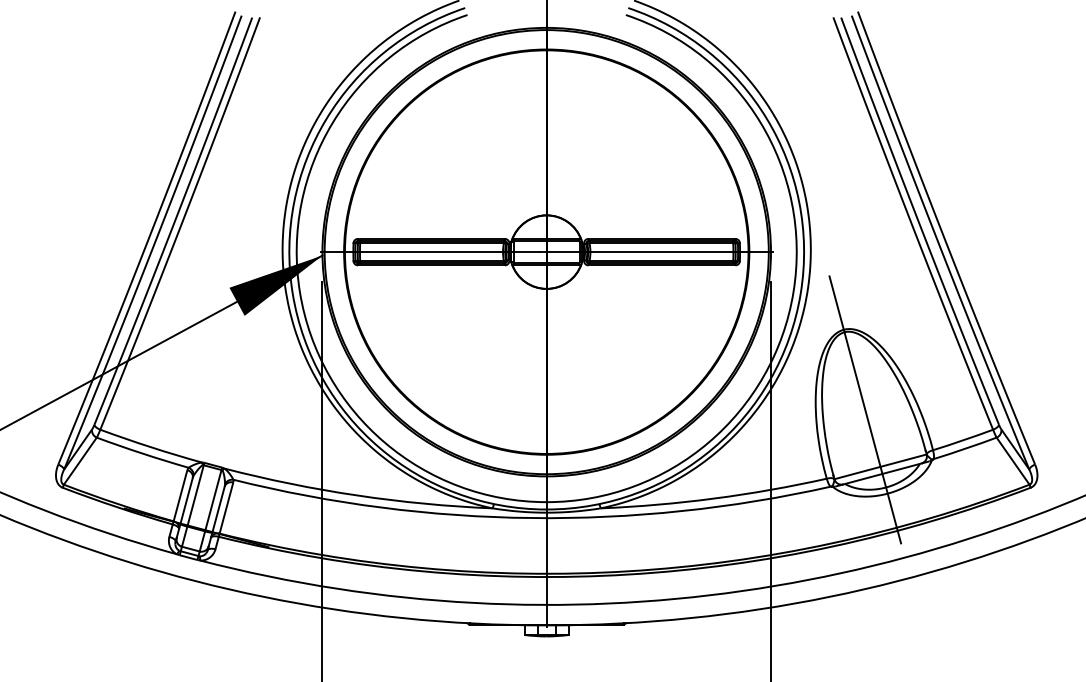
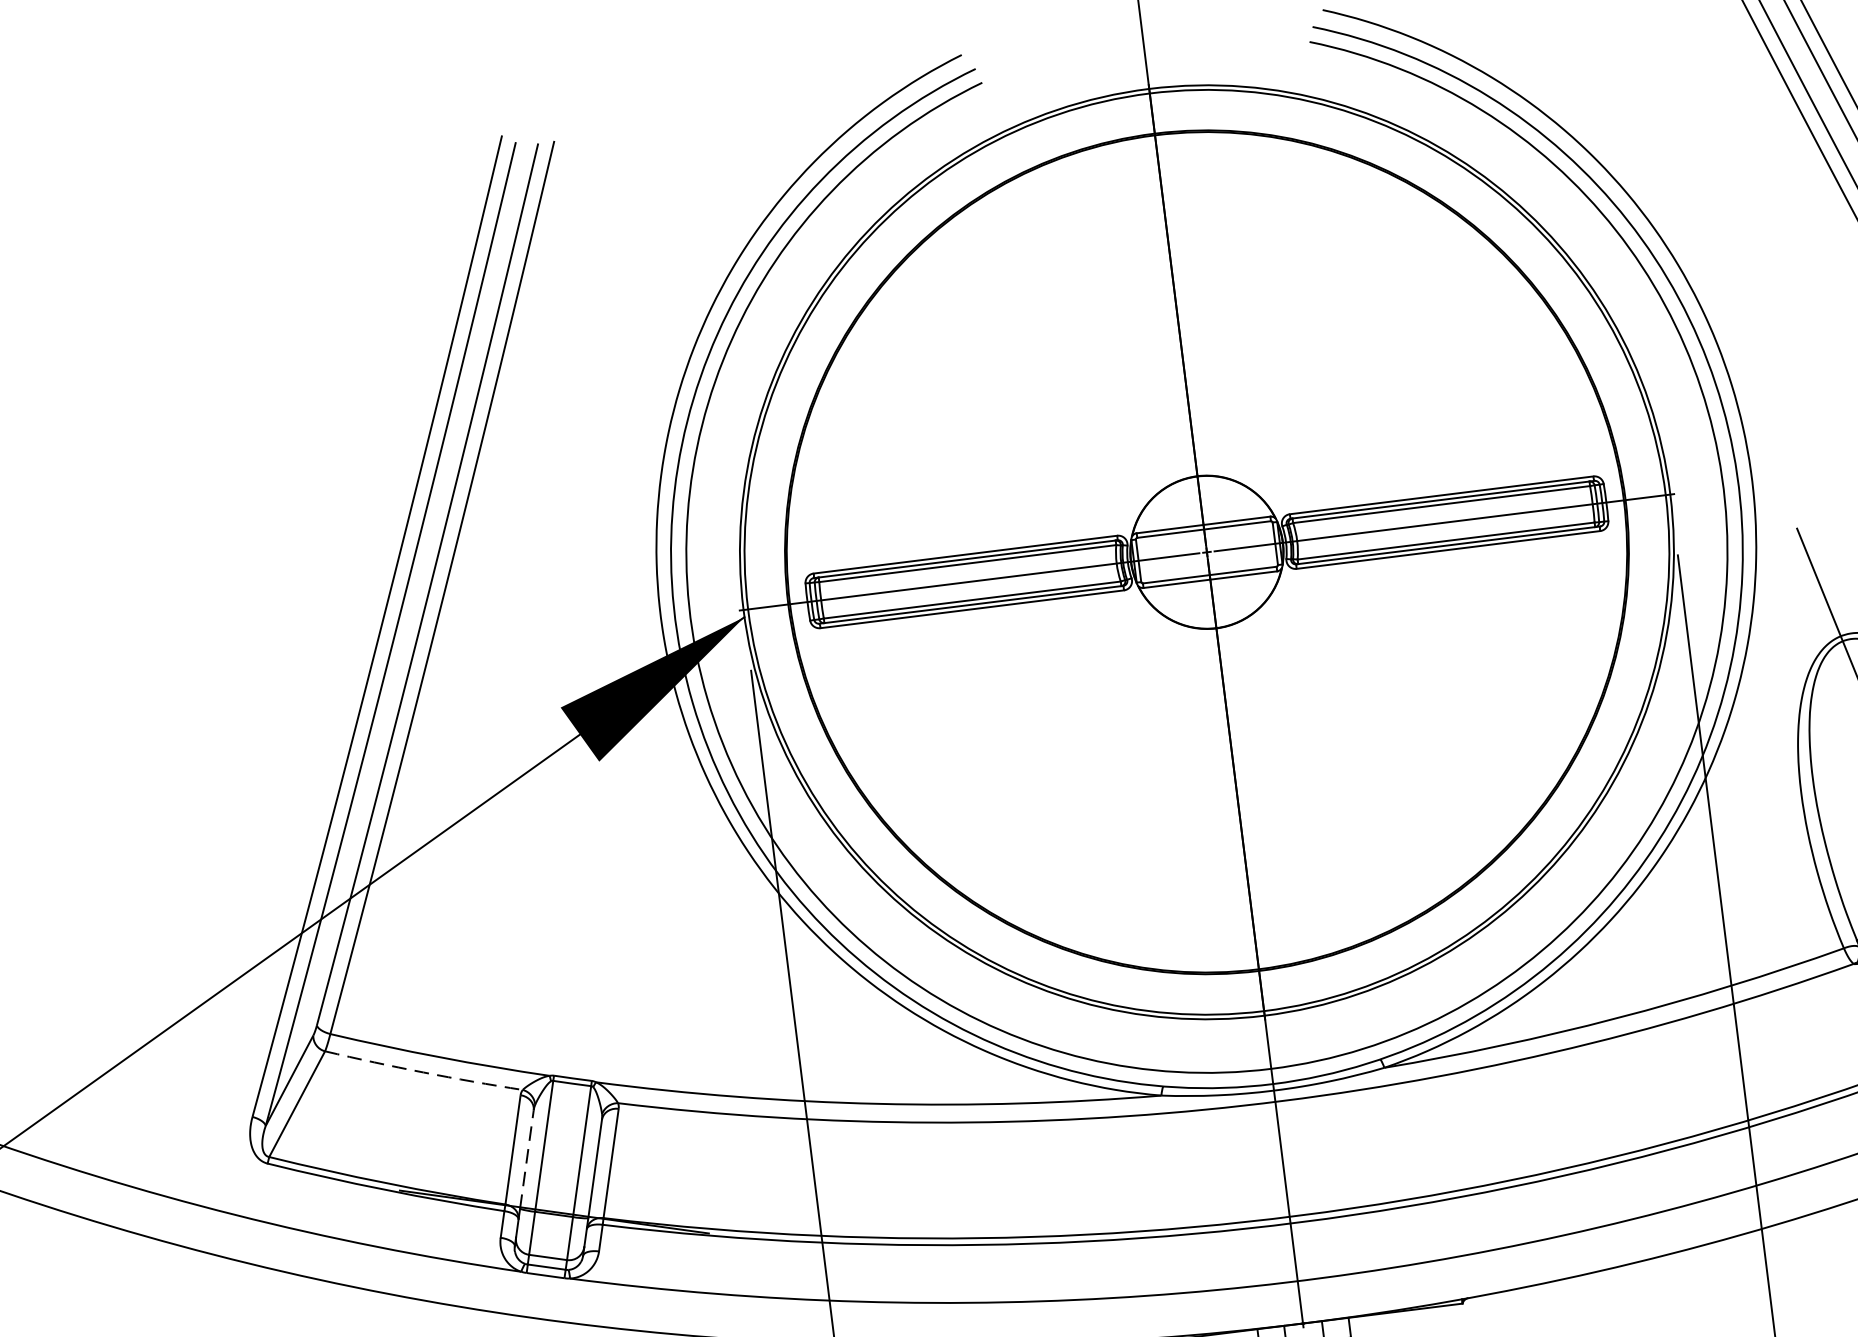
arc: (142, 453) -> (423, 1072), solid -> dashed
line: (186, 501) -> (526, 1160), solid -> dashed

